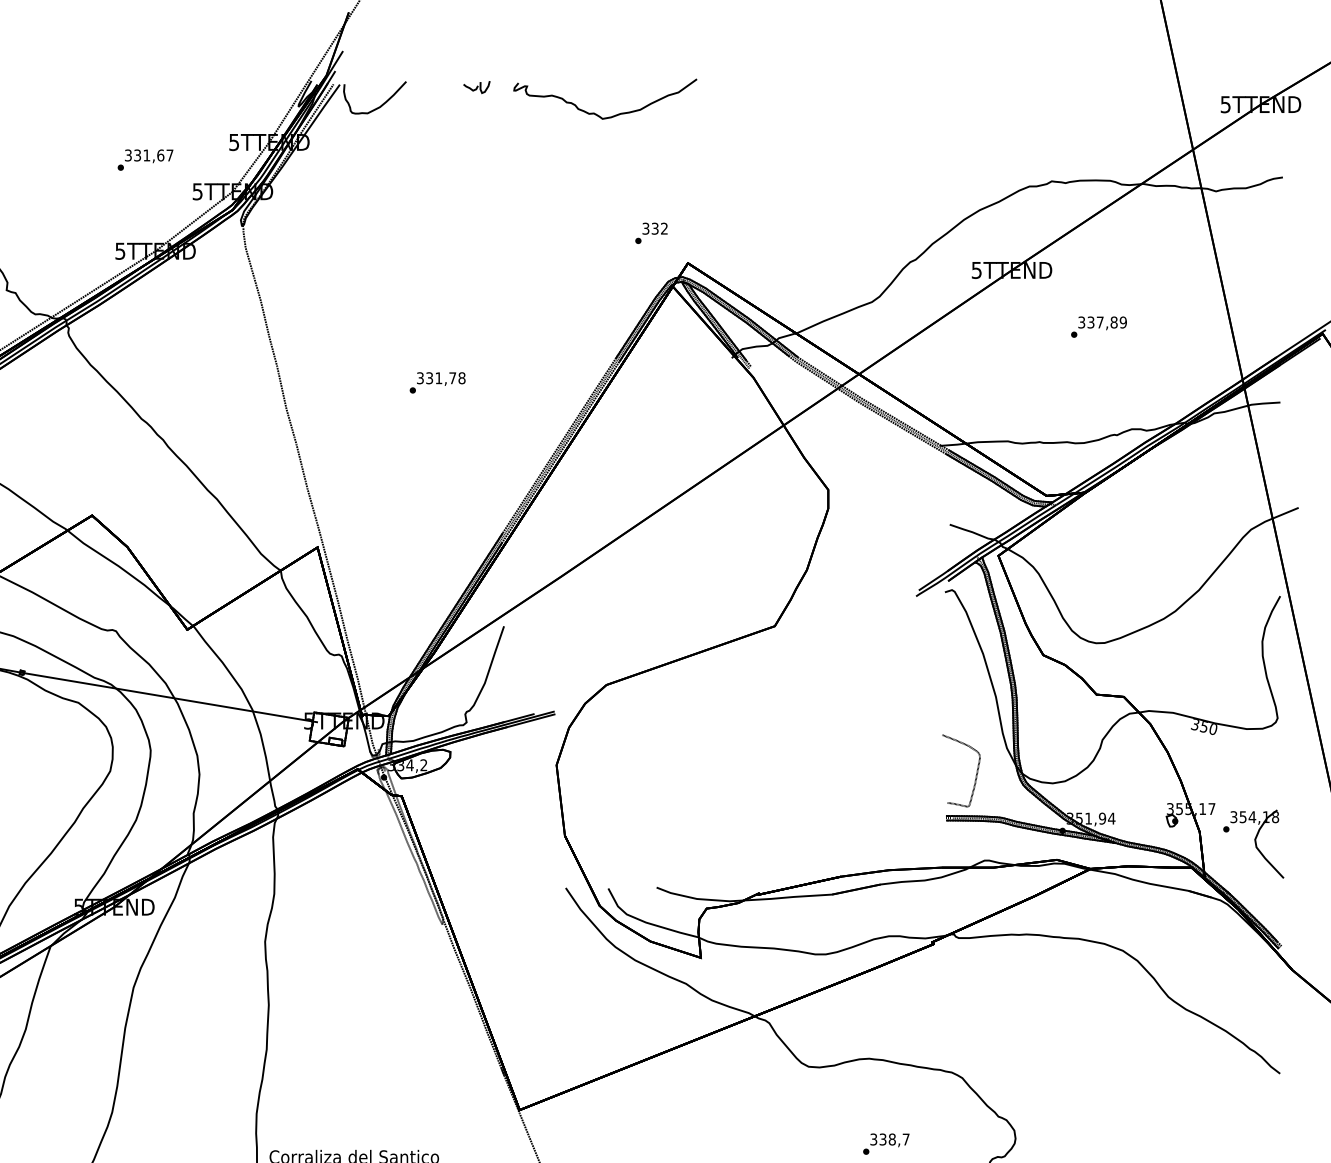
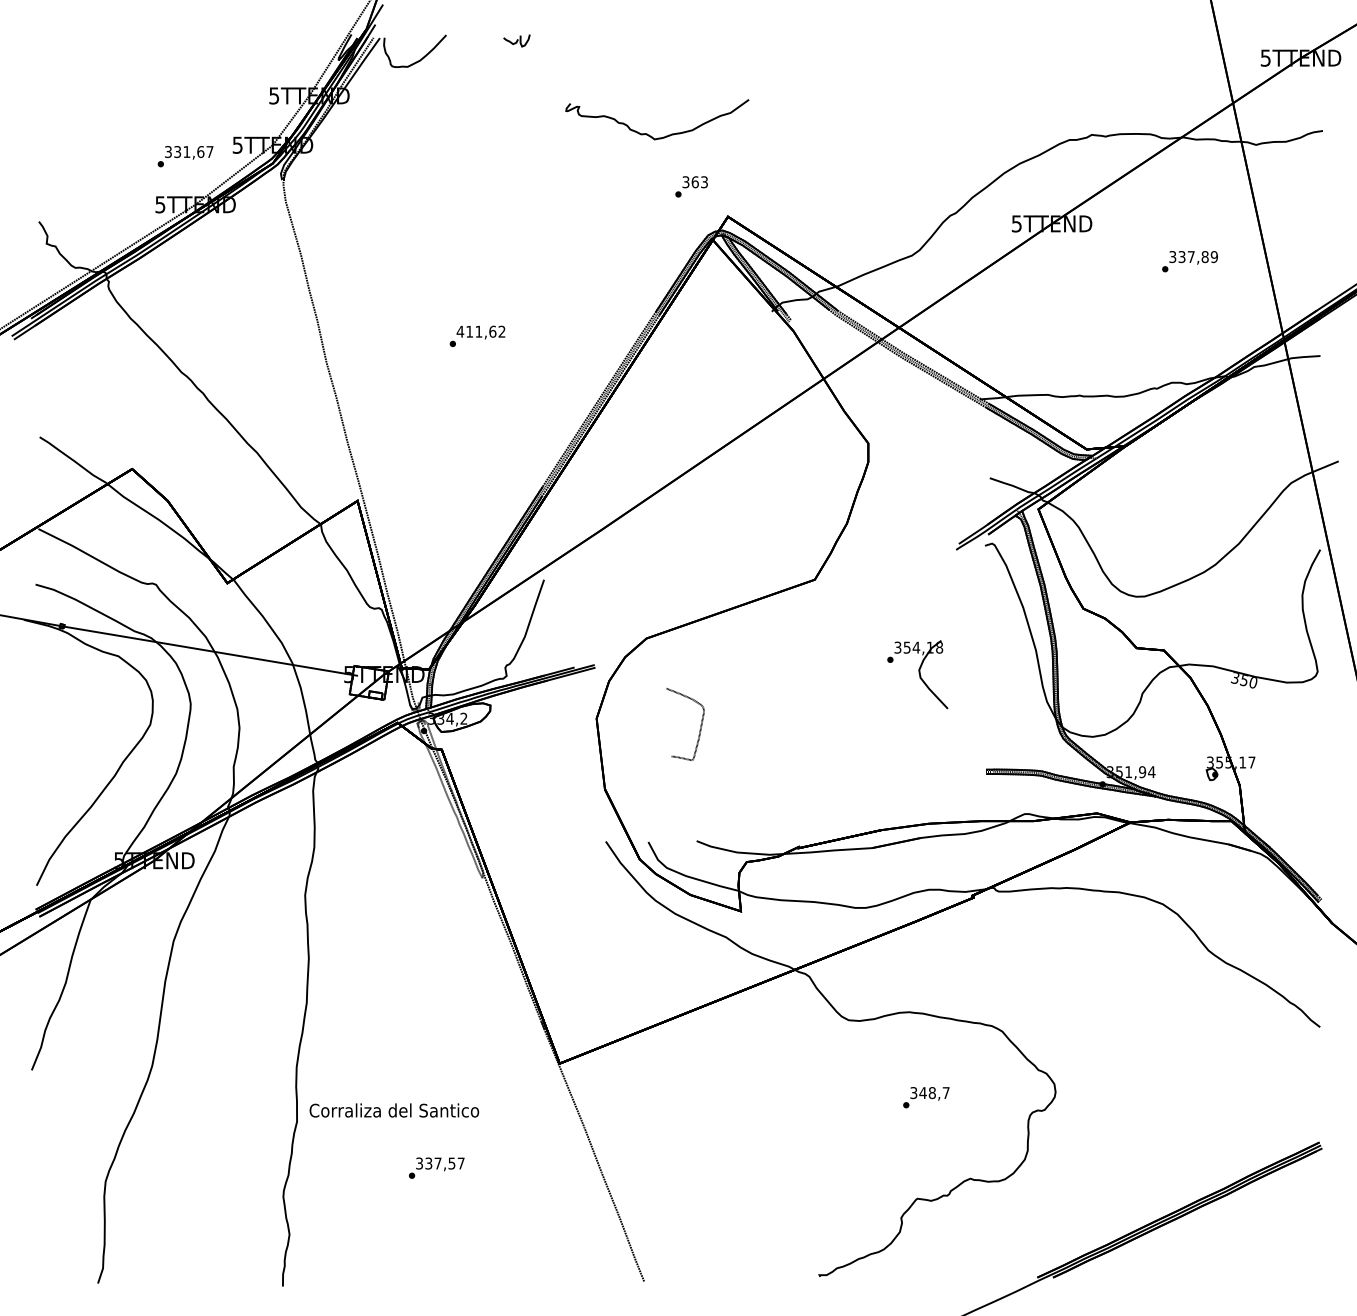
part: (597, 113) -> (649, 134), moved
text: (145, 159) -> (185, 156), moved
text: (659, 228) -> (699, 182), 332 -> 363
text: (1098, 326) -> (1189, 261), moved
text: (440, 377) -> (480, 331), 331,78 -> 411,62
curve: (975, 775) -> (699, 729), moved
part: (1253, 843) -> (917, 674), moved
text: (882, 1139) -> (922, 1093), 338,7 -> 348,7

